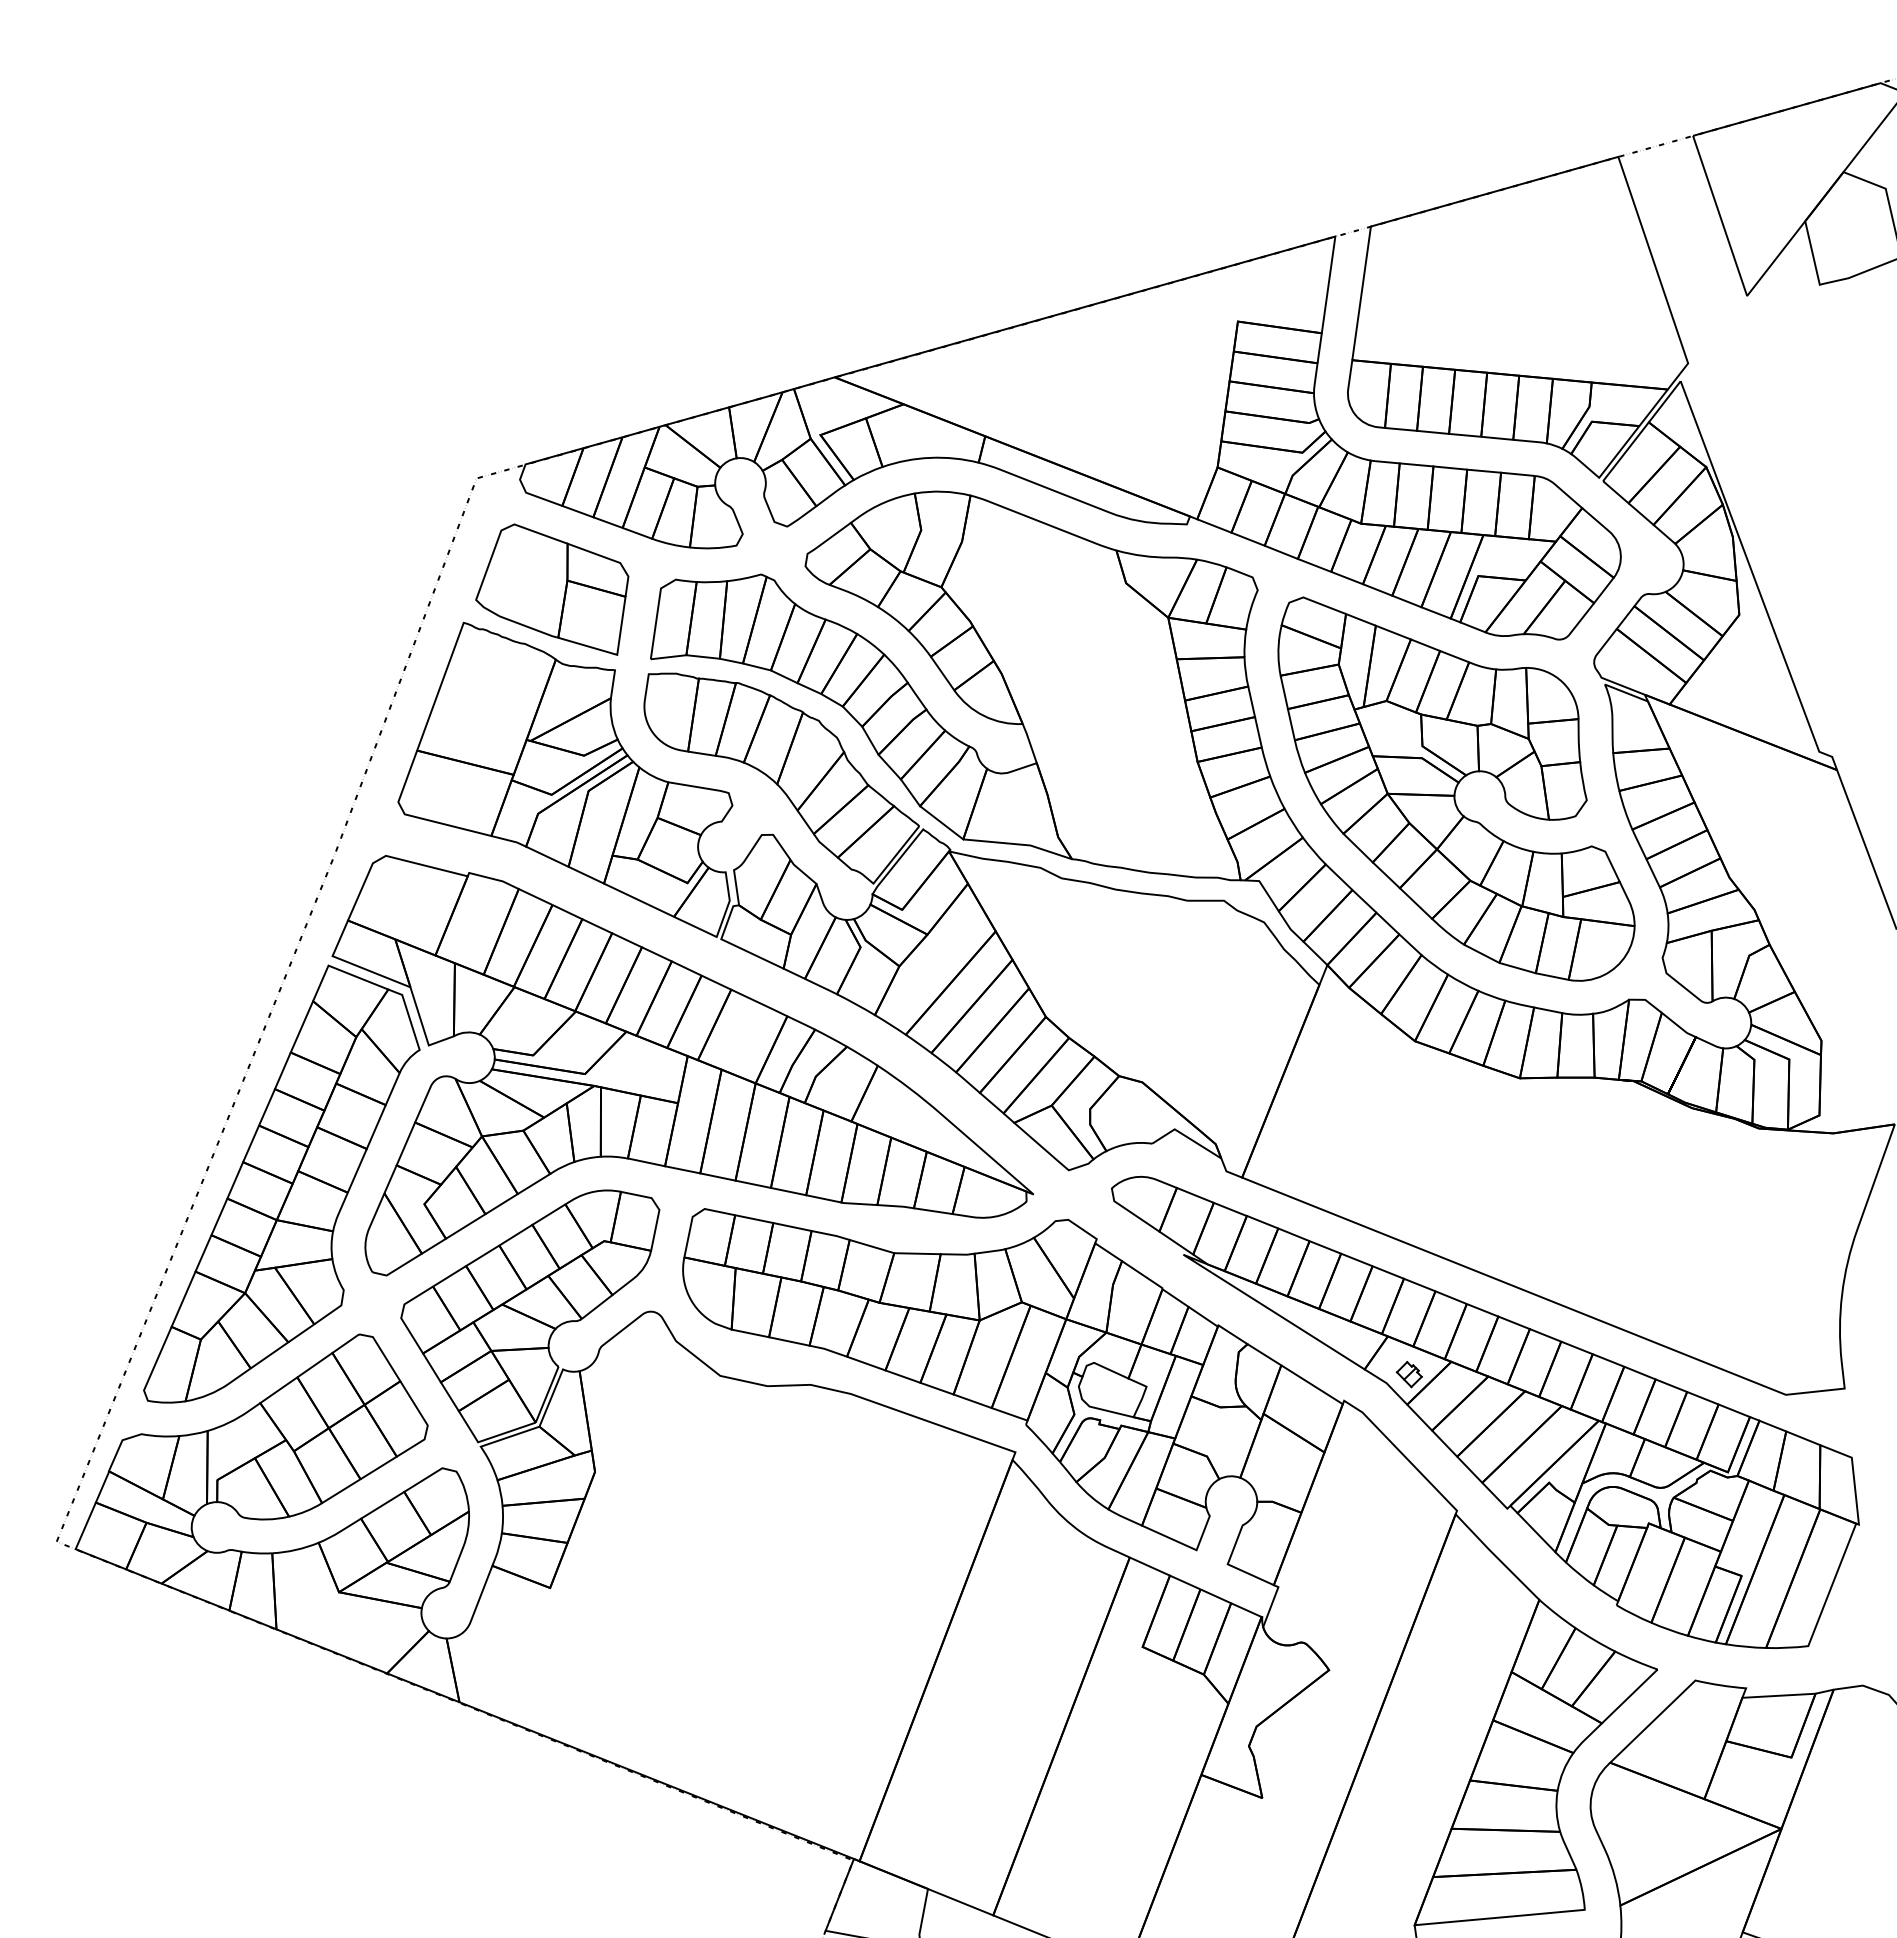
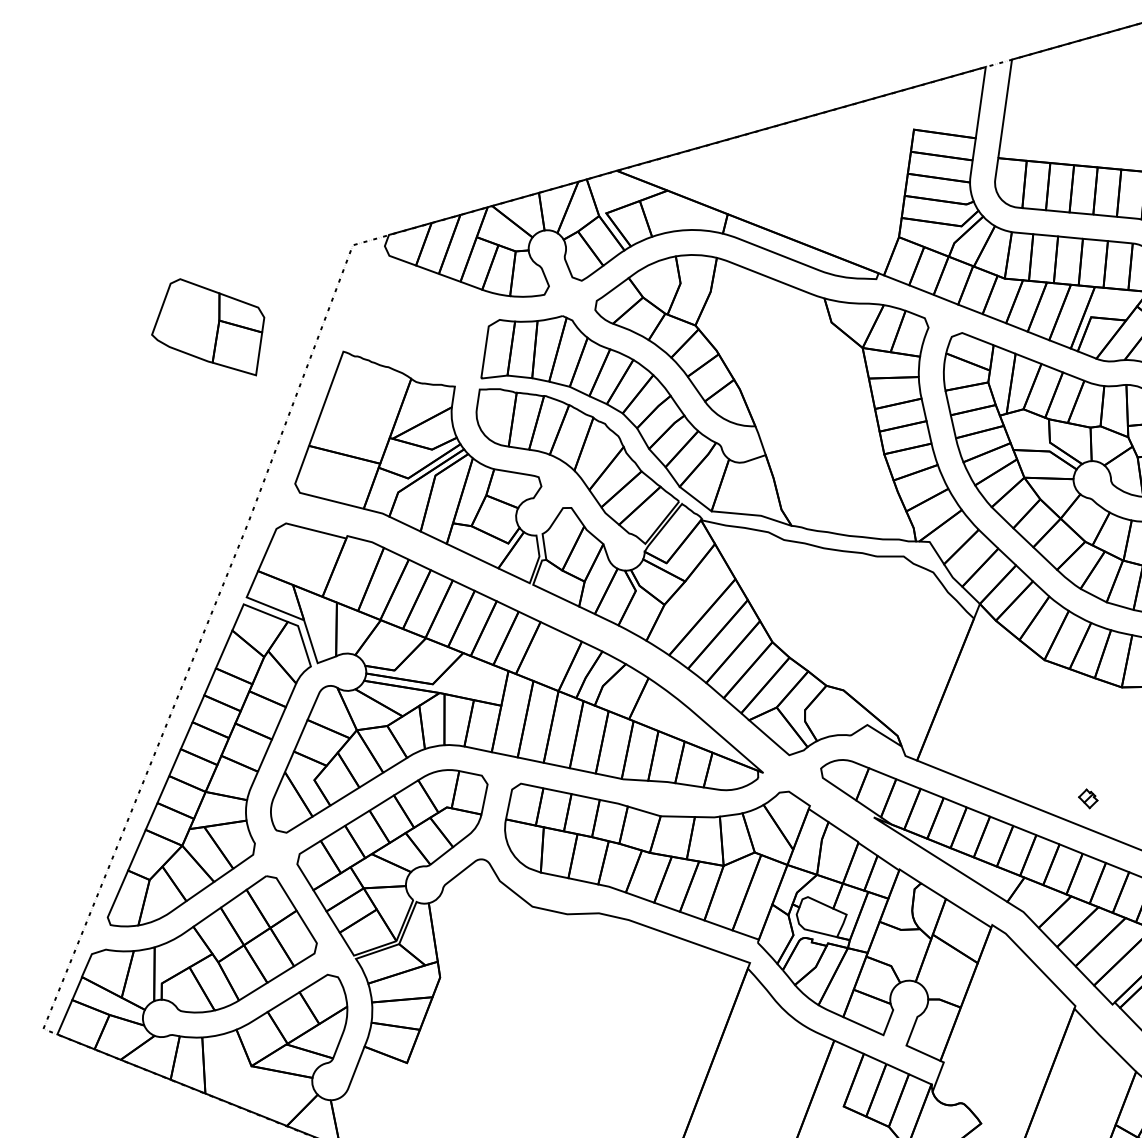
part: (552, 589) -> (208, 327), moved
part: (1408, 1374) -> (1087, 798), moved

